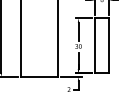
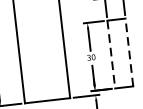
line: (109, 45) -> (129, 52), solid -> dashed
line: (94, 46) -> (111, 55), solid -> dashed

